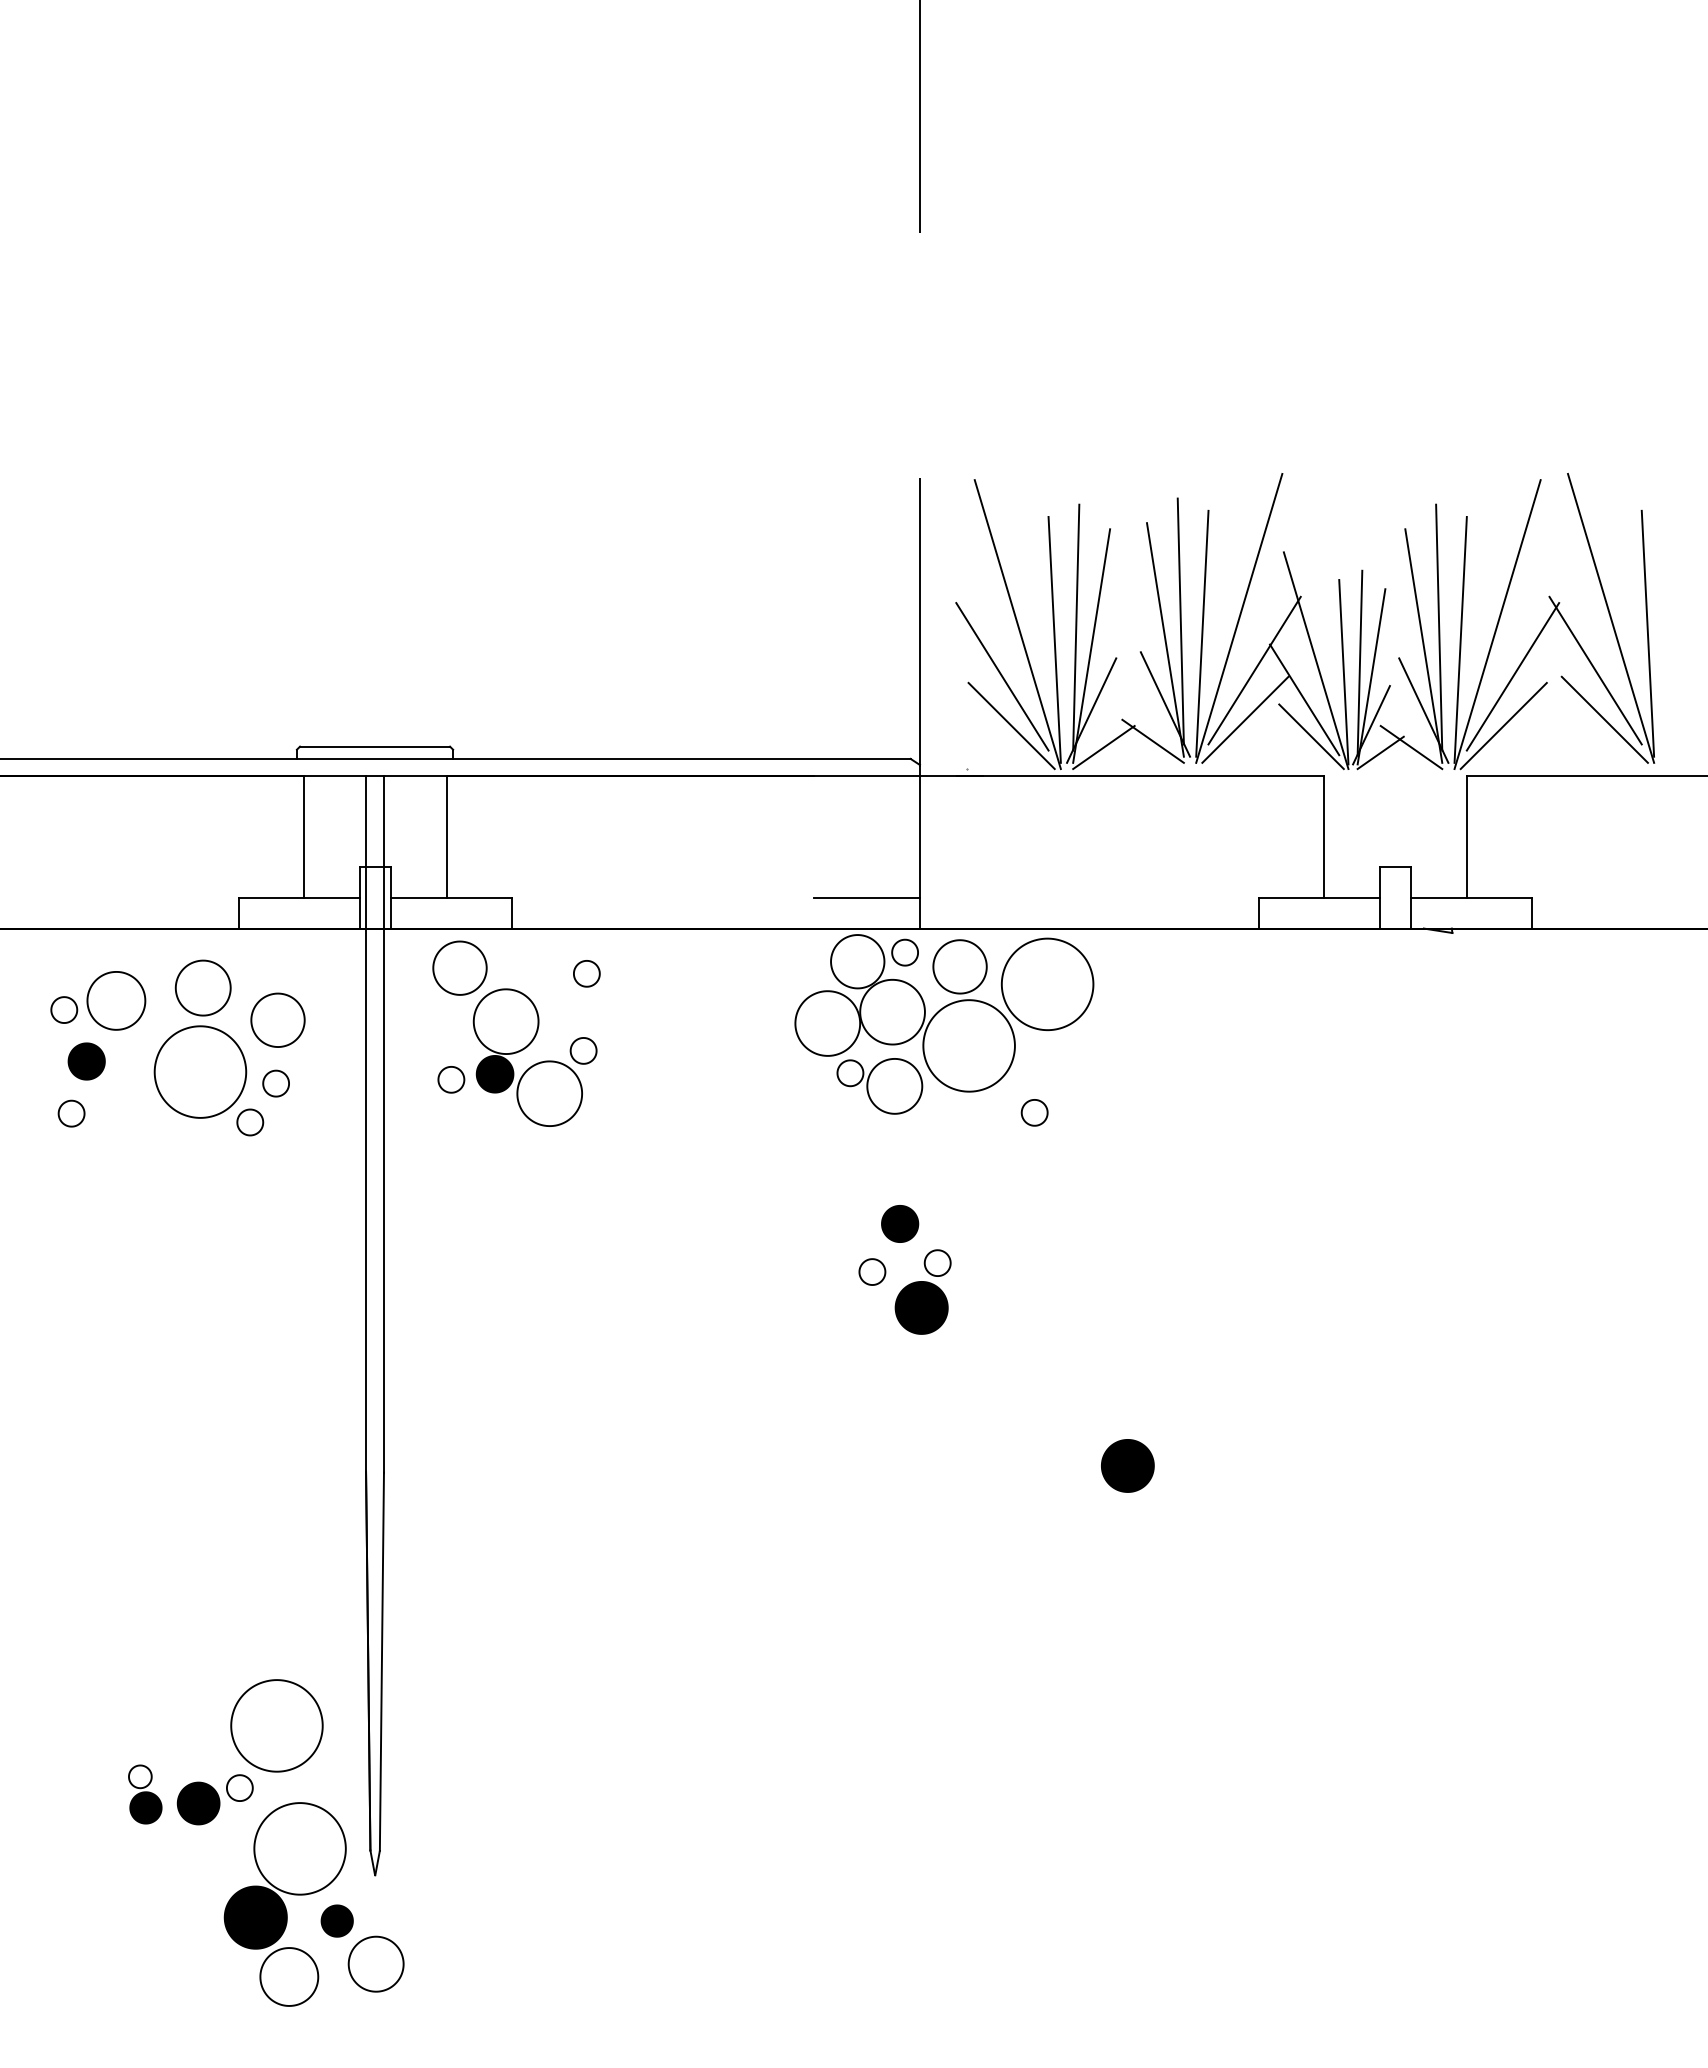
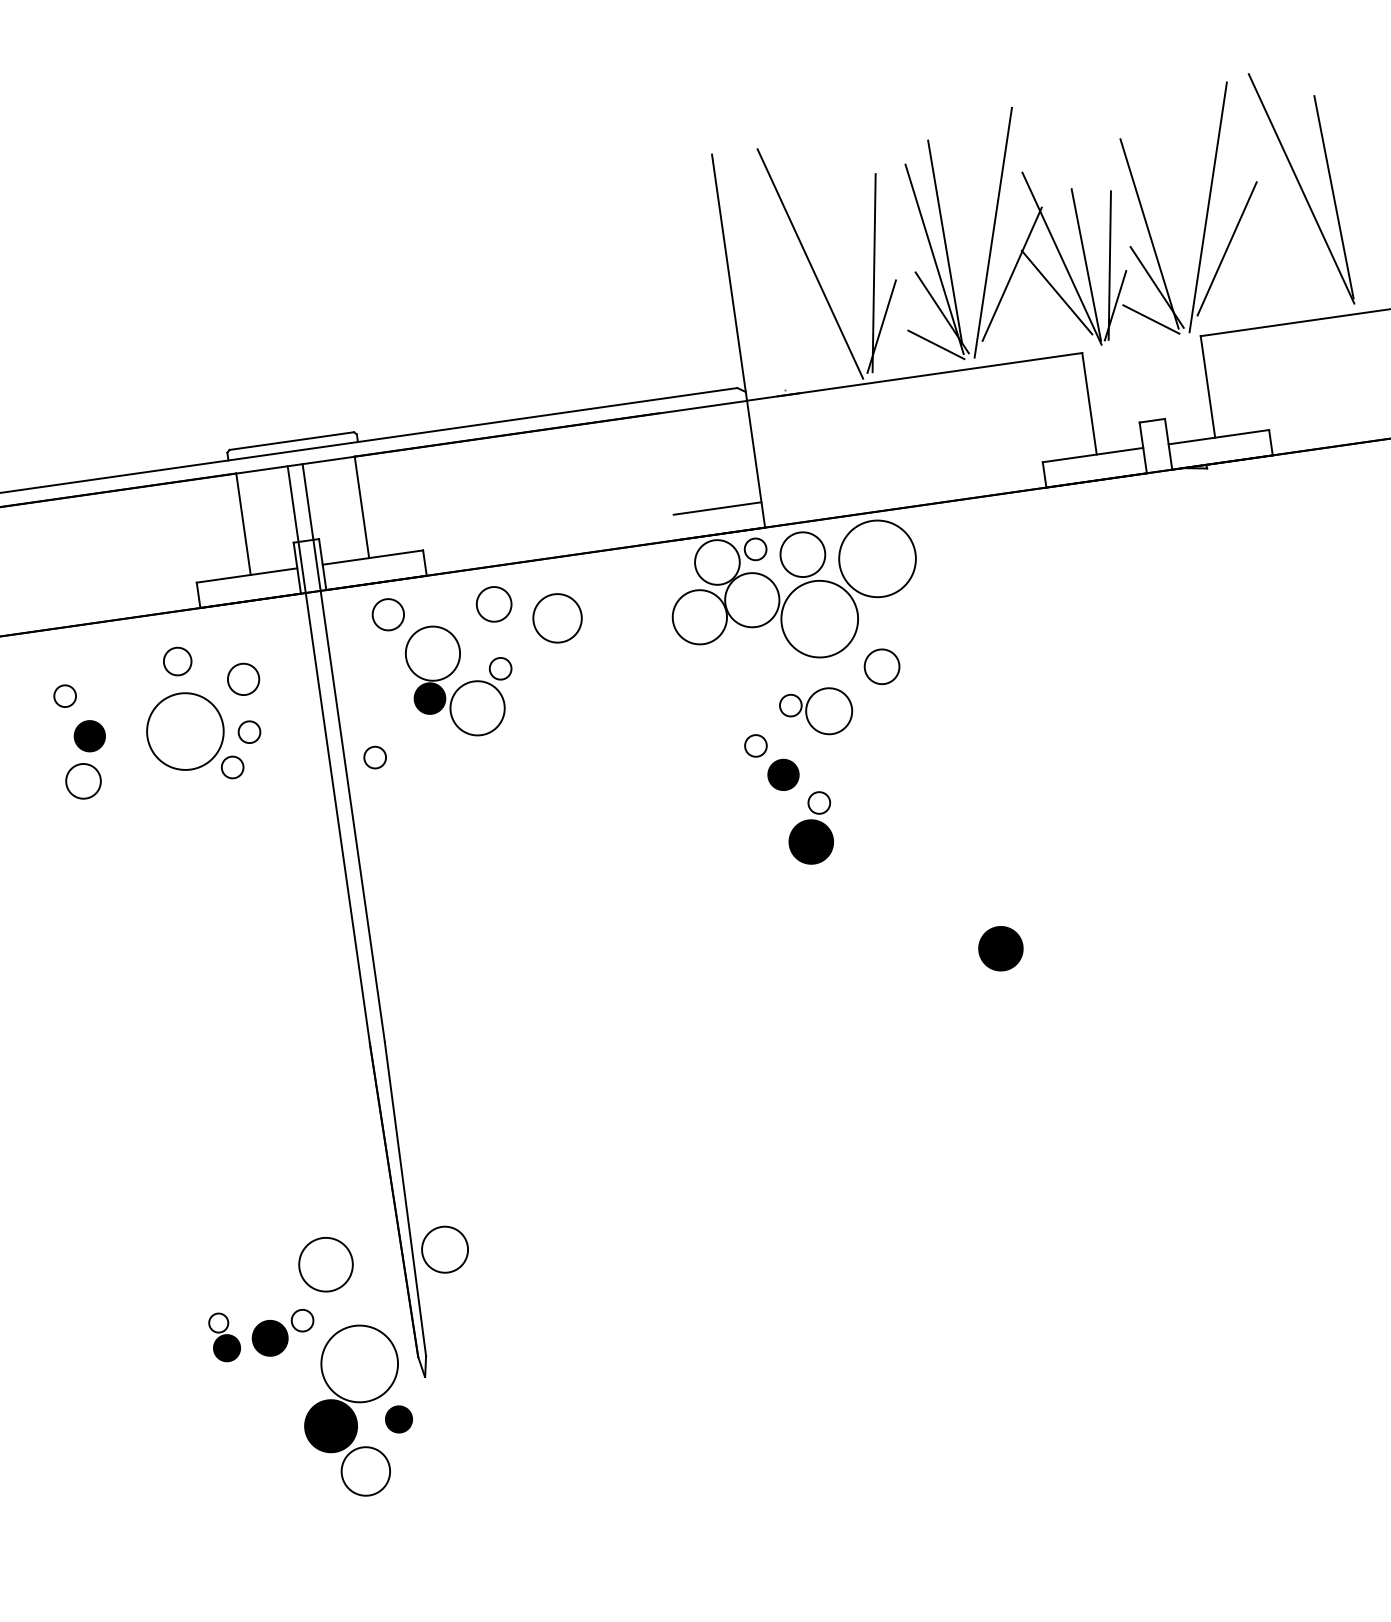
line: (1076, 627) -> (859, 259), removed
line: (1439, 627) -> (1160, 216), removed
line: (1202, 633) -> (964, 249), removed
line: (1054, 639) -> (842, 272), removed
line: (1460, 639) -> (1179, 224), removed
line: (1359, 662) -> (1098, 255), removed
line: (1595, 670) -> (1294, 233), removed
line: (1002, 676) -> (803, 308), removed
line: (1245, 719) -> (1010, 315), removed
line: (1604, 719) -> (1308, 273), removed
line: (1011, 725) -> (817, 348), removed
line: (1503, 725) -> (1225, 290), removed
line: (1311, 736) -> (1067, 322), removed
line: (1103, 747) -> (895, 355), removed
line: (1380, 752) -> (1126, 327), removed
part: (459, 967) -> (387, 614), size x0.7
part: (586, 973) -> (493, 604), size x1.6
part: (202, 987) -> (177, 661), size x0.6
part: (116, 1000) -> (557, 618), moved
part: (277, 1019) -> (243, 678), size x0.7
part: (451, 1079) -> (375, 757), moved
part: (879, 1086) -> (816, 713), moved
part: (1034, 1112) -> (881, 666), size x1.6
part: (71, 1113) -> (83, 781), size x1.6
part: (872, 1271) -> (755, 745), moved
part: (276, 1725) -> (325, 1264), size x0.7
part: (375, 1963) -> (444, 1249), moved

